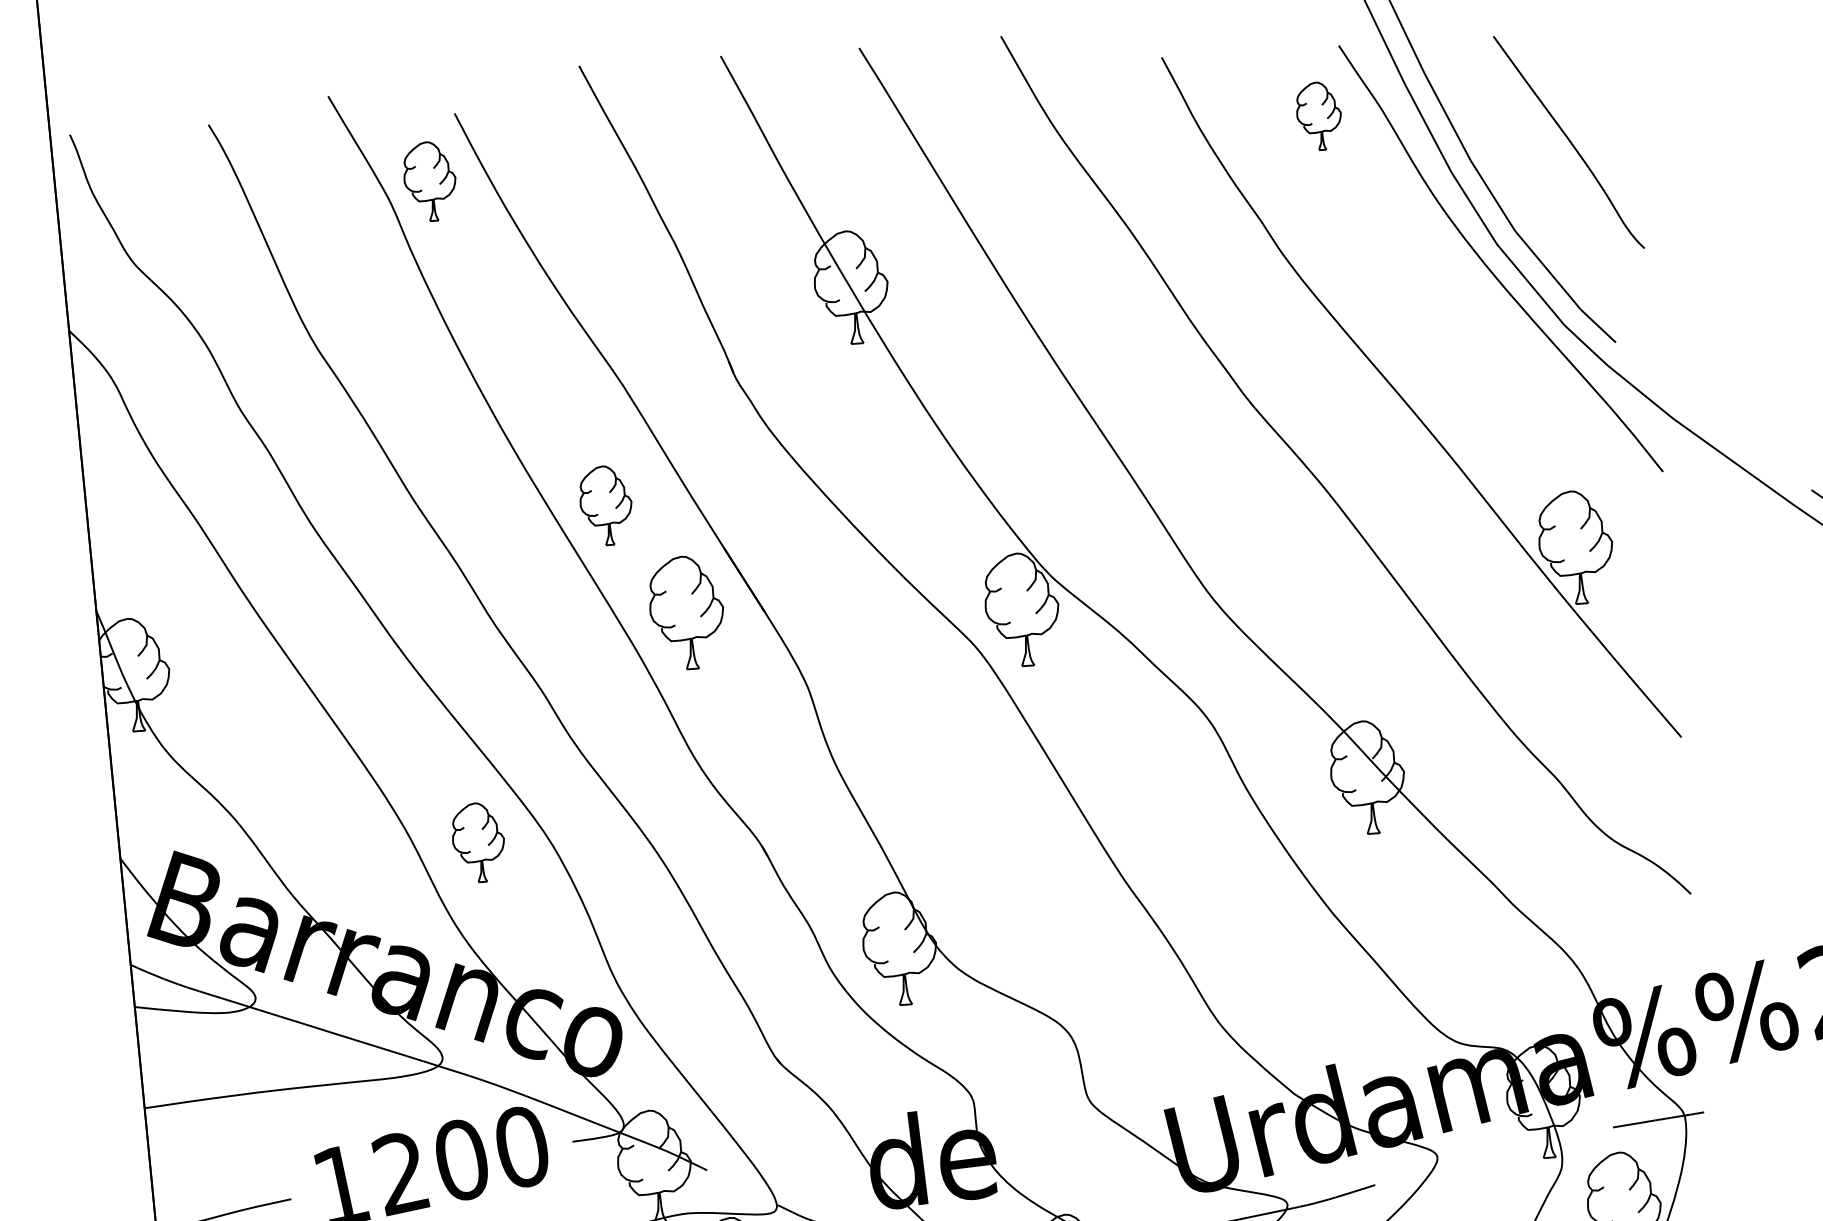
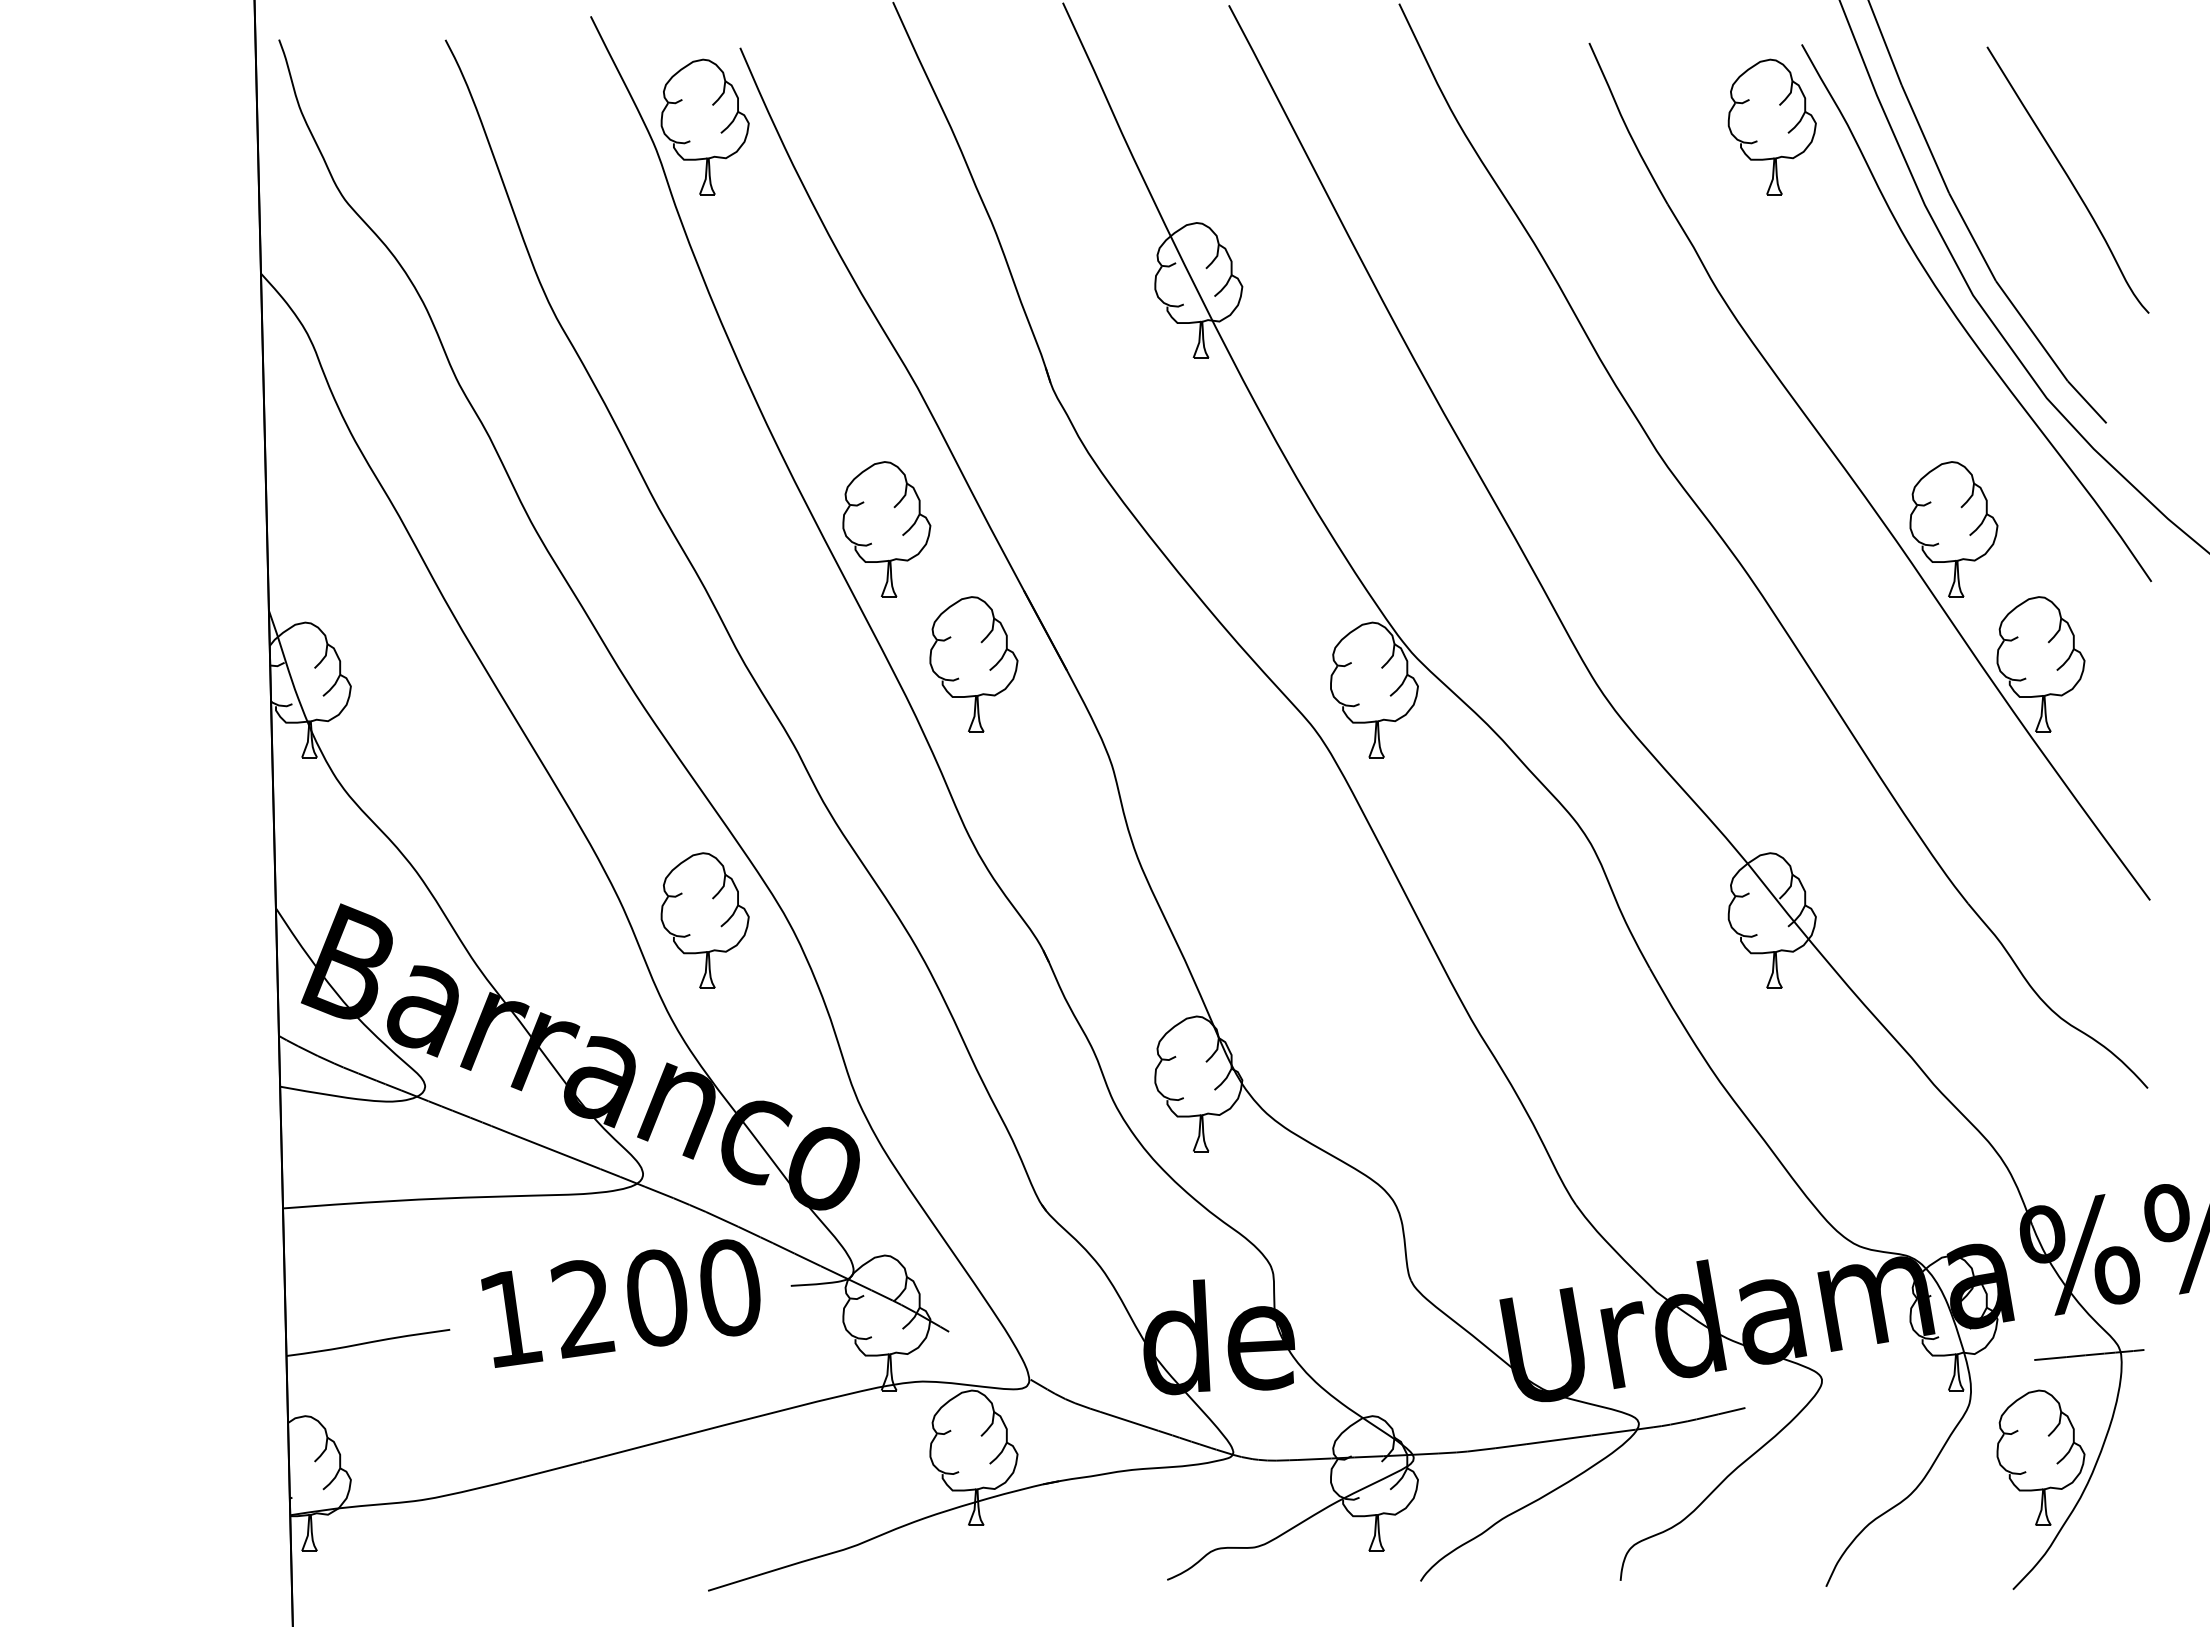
part: (1318, 115) -> (1771, 126), size x1.67
part: (429, 181) -> (704, 126), size x1.43
part: (1494, 440) -> (1953, 529), added
part: (605, 505) -> (886, 529), size x1.43
part: (478, 842) -> (704, 920), size x1.43

